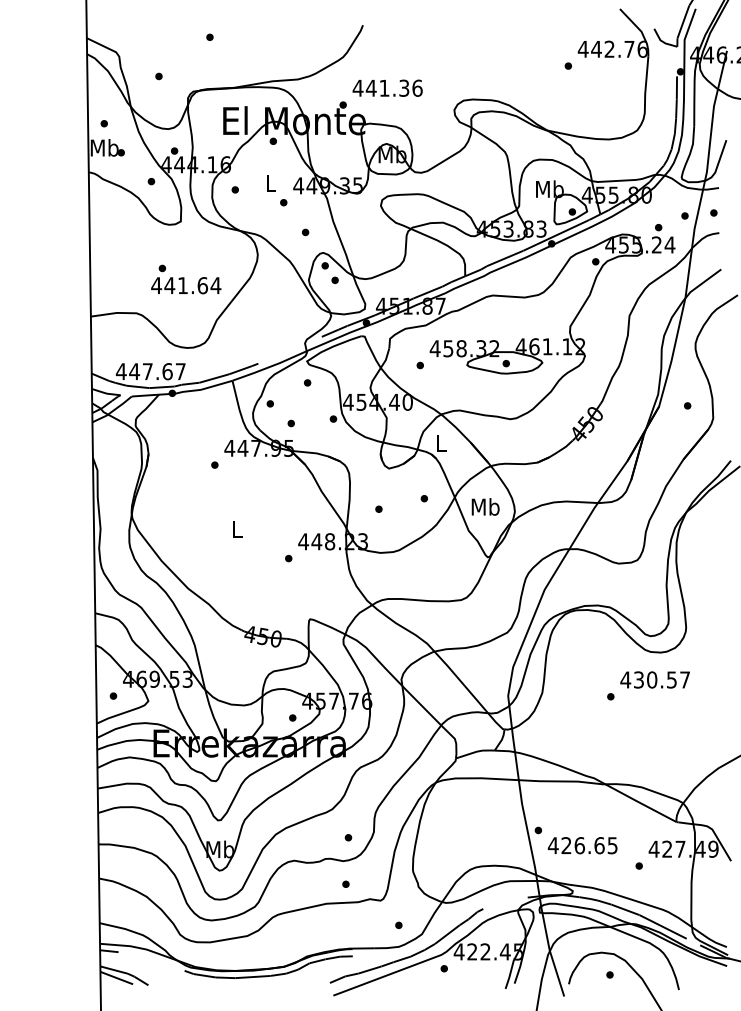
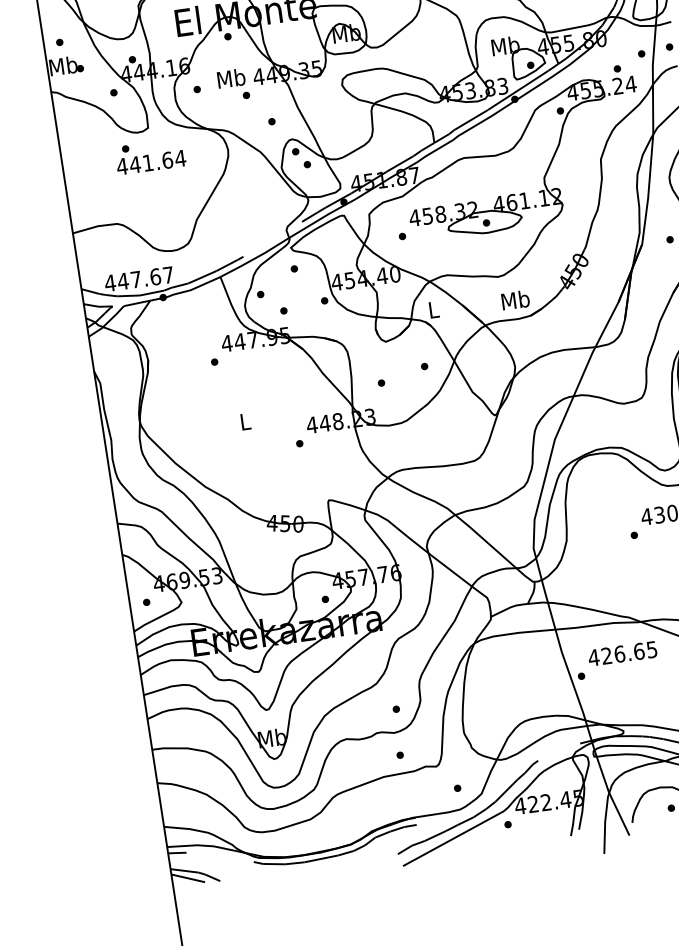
text: (270, 183) -> (230, 78), L -> Mb
text: (186, 279) -> (150, 156), moved
text: (485, 506) -> (515, 299), moved
text: (582, 845) -> (622, 653), moved

